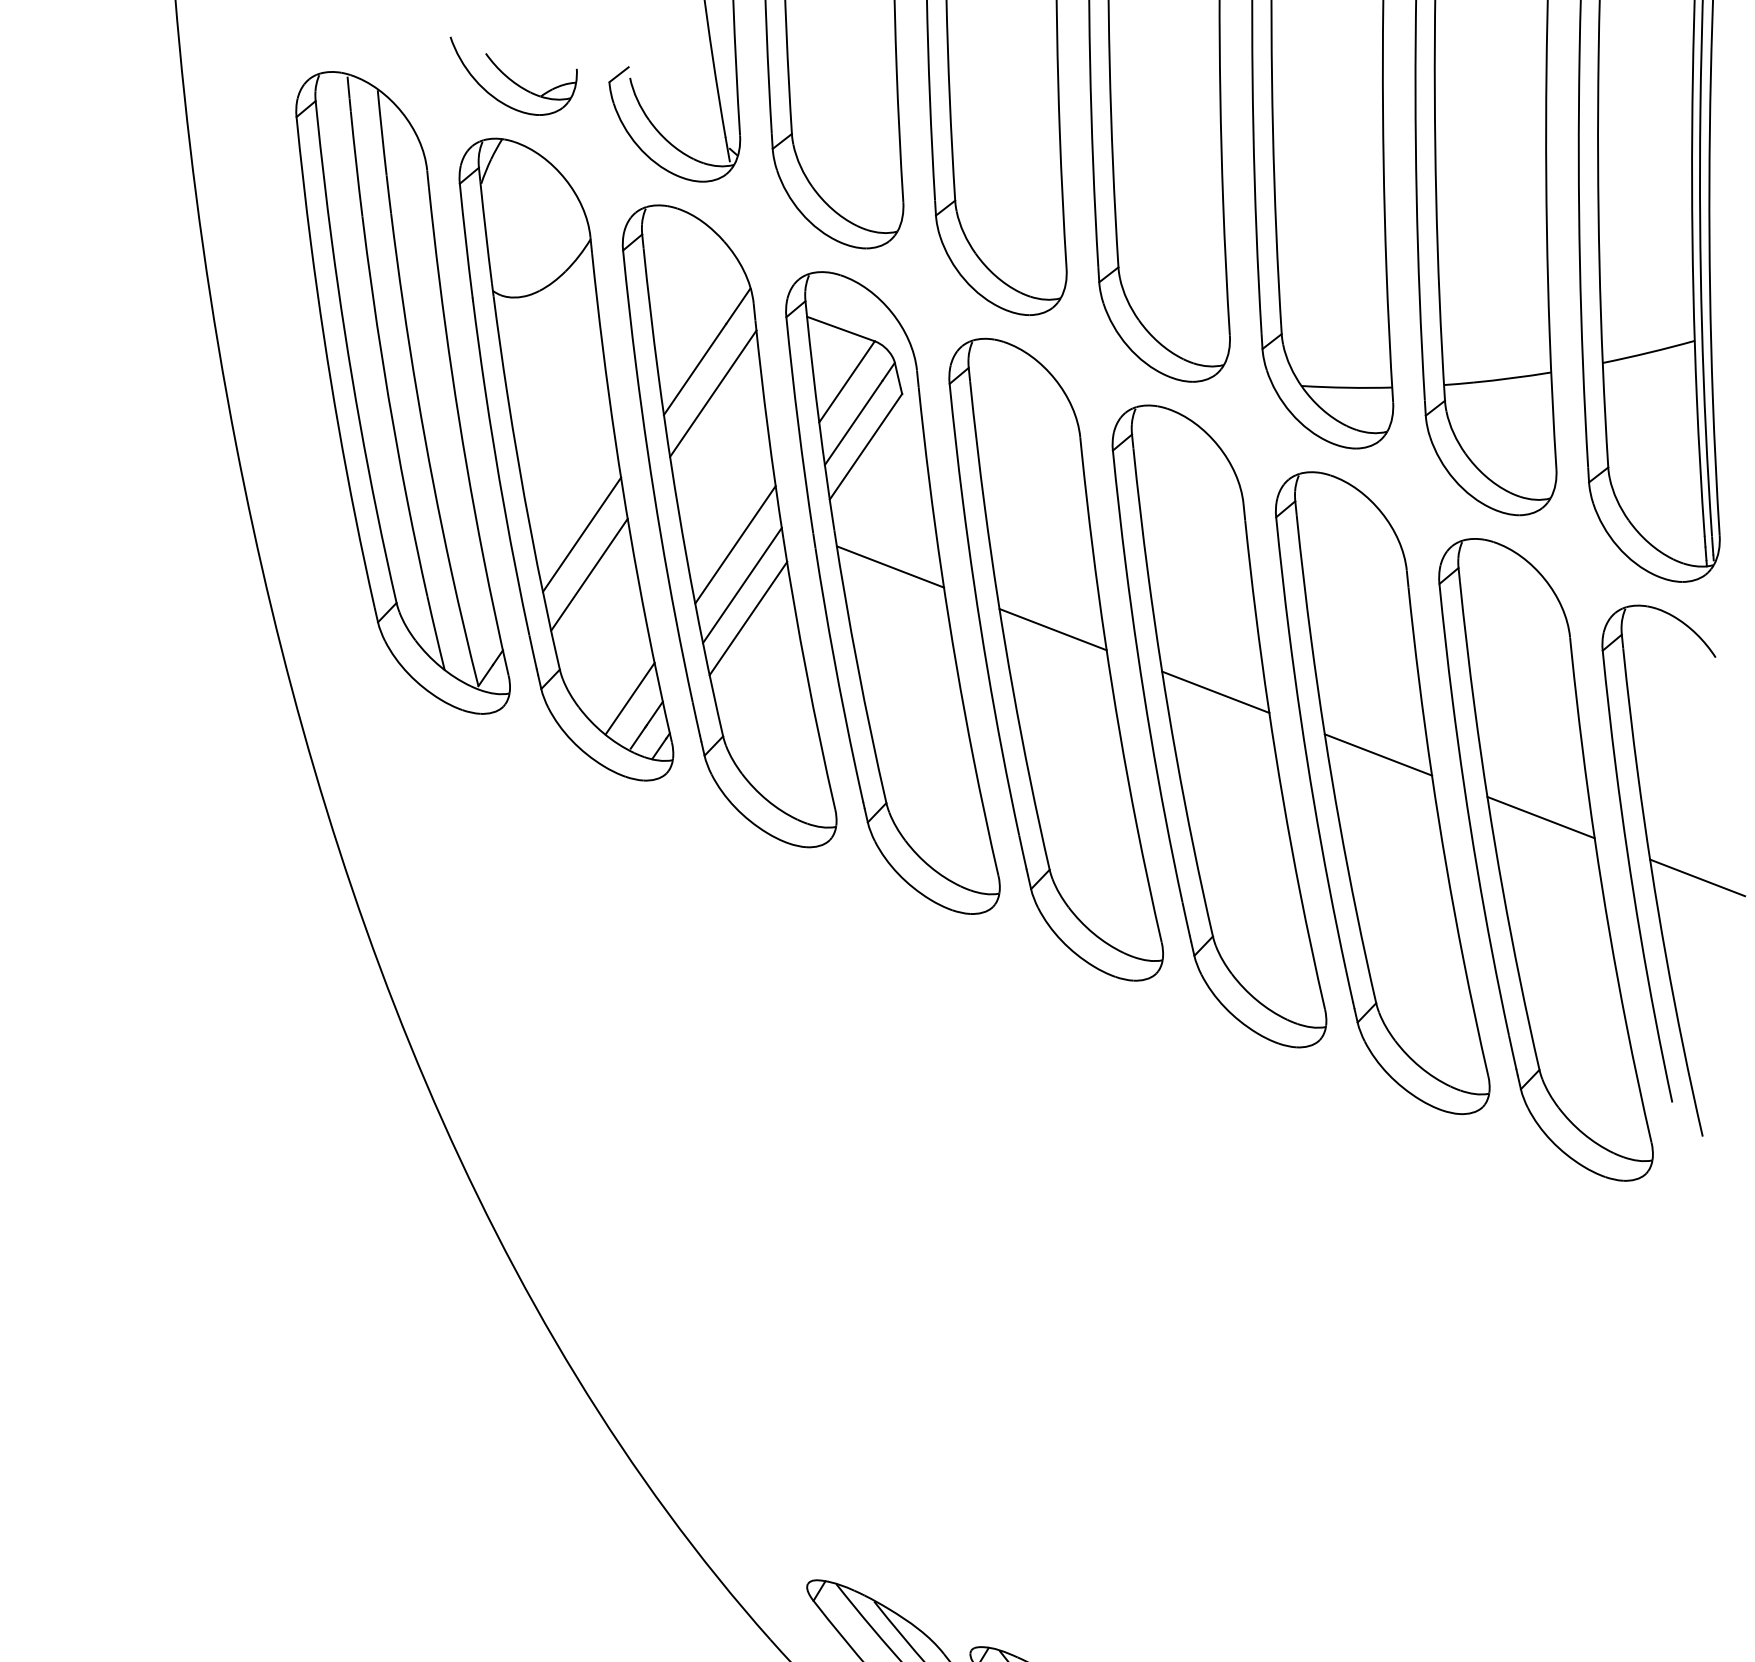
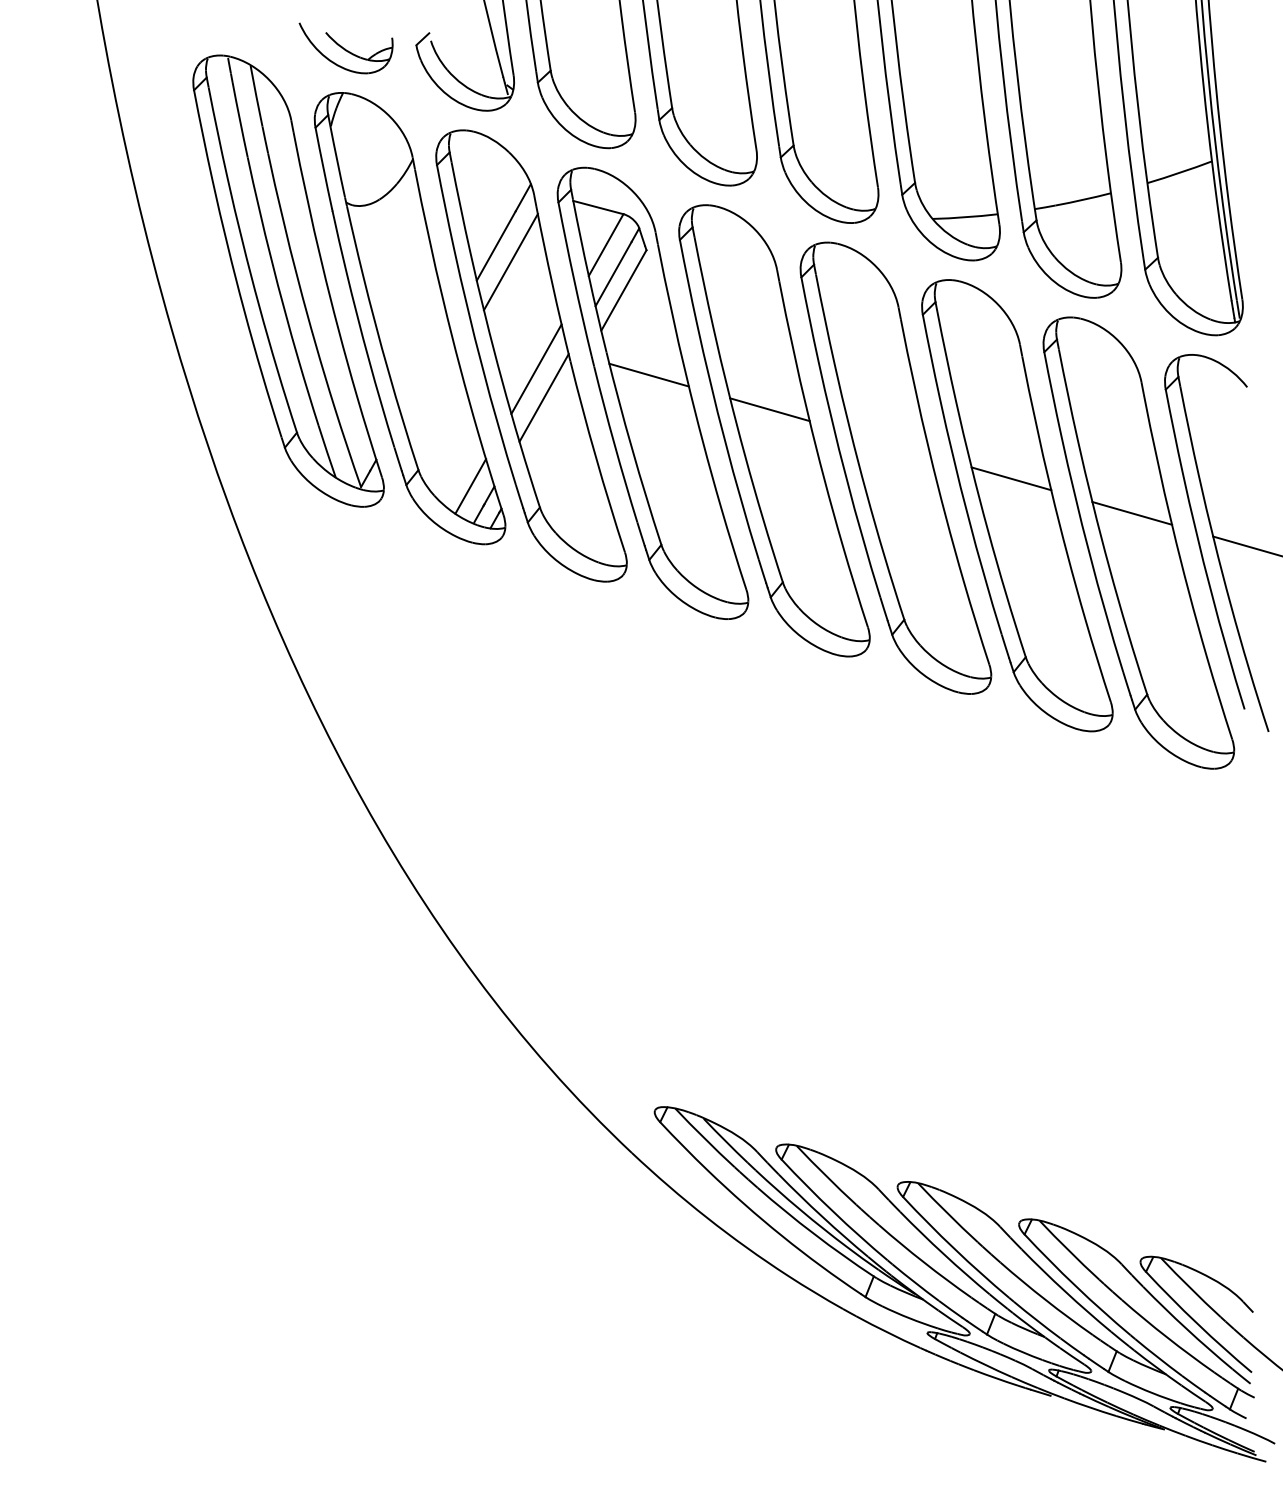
line: (581, 534) -> (425, 371), removed
line: (589, 573) -> (433, 399), removed
line: (748, 618) -> (550, 421), removed
line: (1215, 691) -> (890, 443), removed

